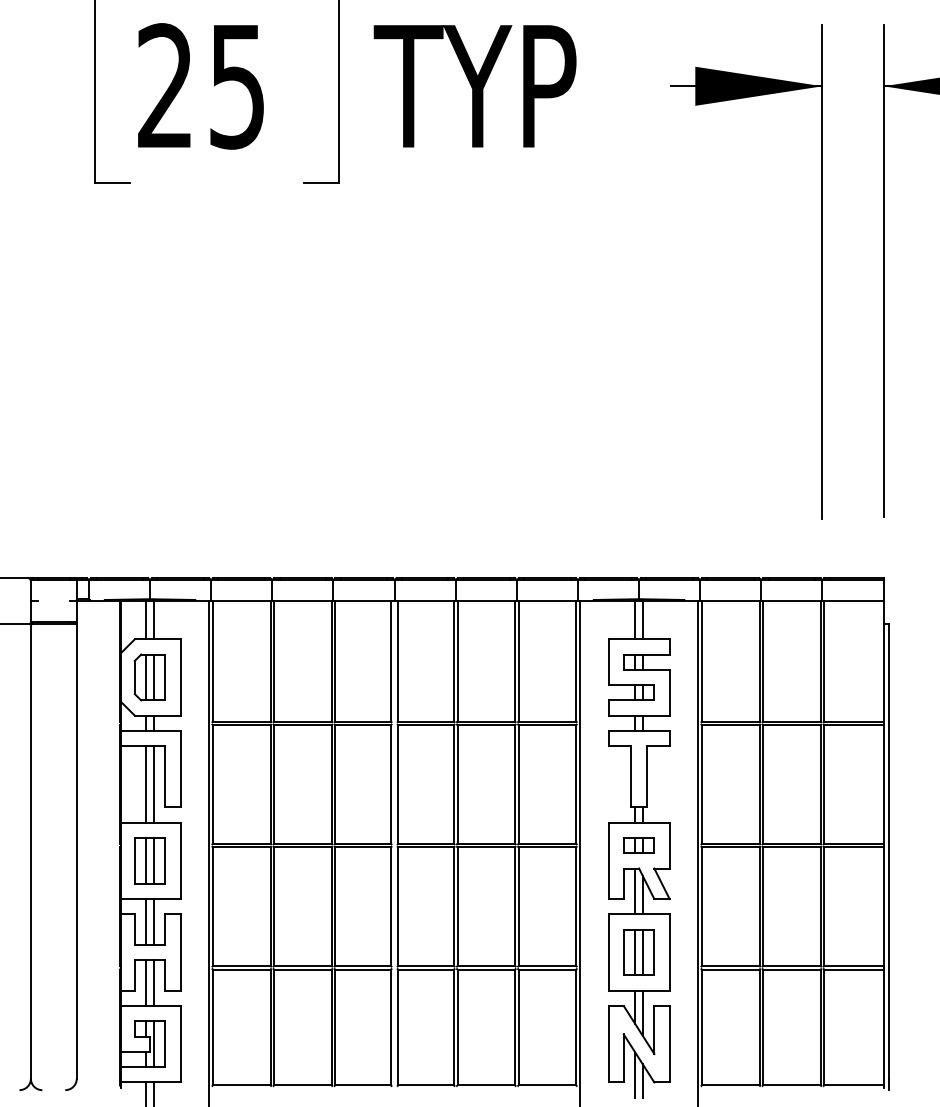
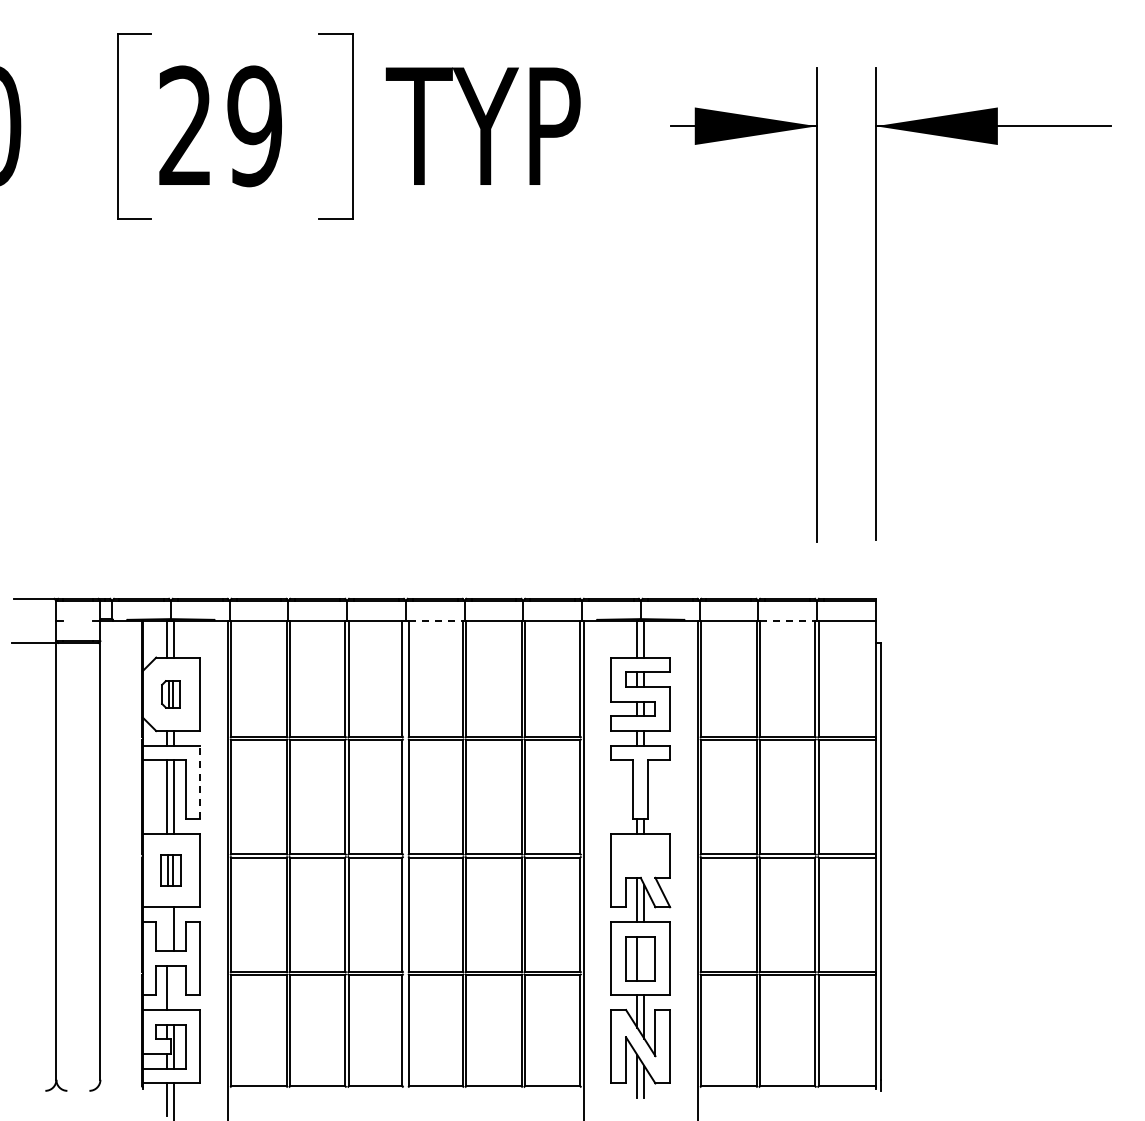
text: (237, 86) -> (254, 126), 25 -> 29
line: (426, 600) -> (436, 620), solid -> dashed
line: (791, 600) -> (787, 620), solid -> dashed
part: (149, 677) -> (170, 694), size x0.6
line: (180, 769) -> (200, 782), solid -> dashed
part: (638, 845) -> (640, 855), removed
part: (149, 860) -> (170, 870), size x0.7
line: (146, 922) -> (167, 929), removed
line: (642, 952) -> (644, 958), removed
line: (153, 982) -> (174, 987), removed

